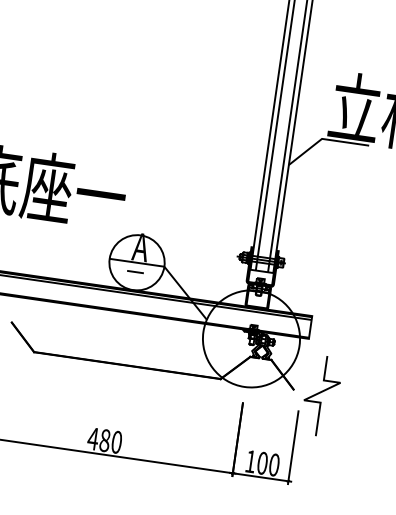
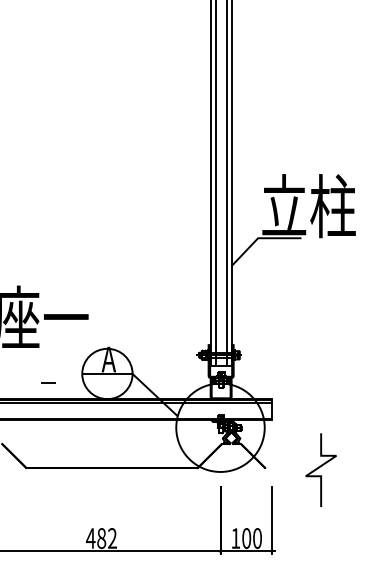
line: (135, 272) -> (48, 382), moved
curve: (320, 393) -> (319, 468), moved
text: (116, 442) -> (112, 538), 480 -> 482

